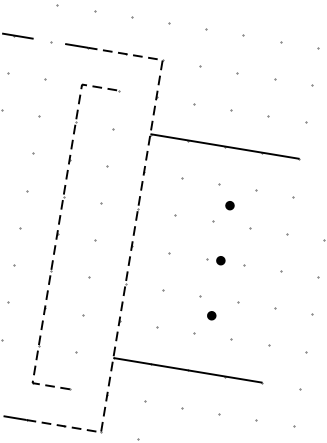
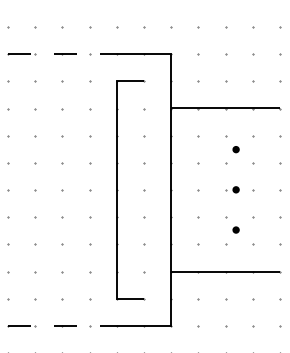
line: (57, 233) -> (116, 189), dashed -> solid
line: (132, 246) -> (171, 190), dashed -> solid

